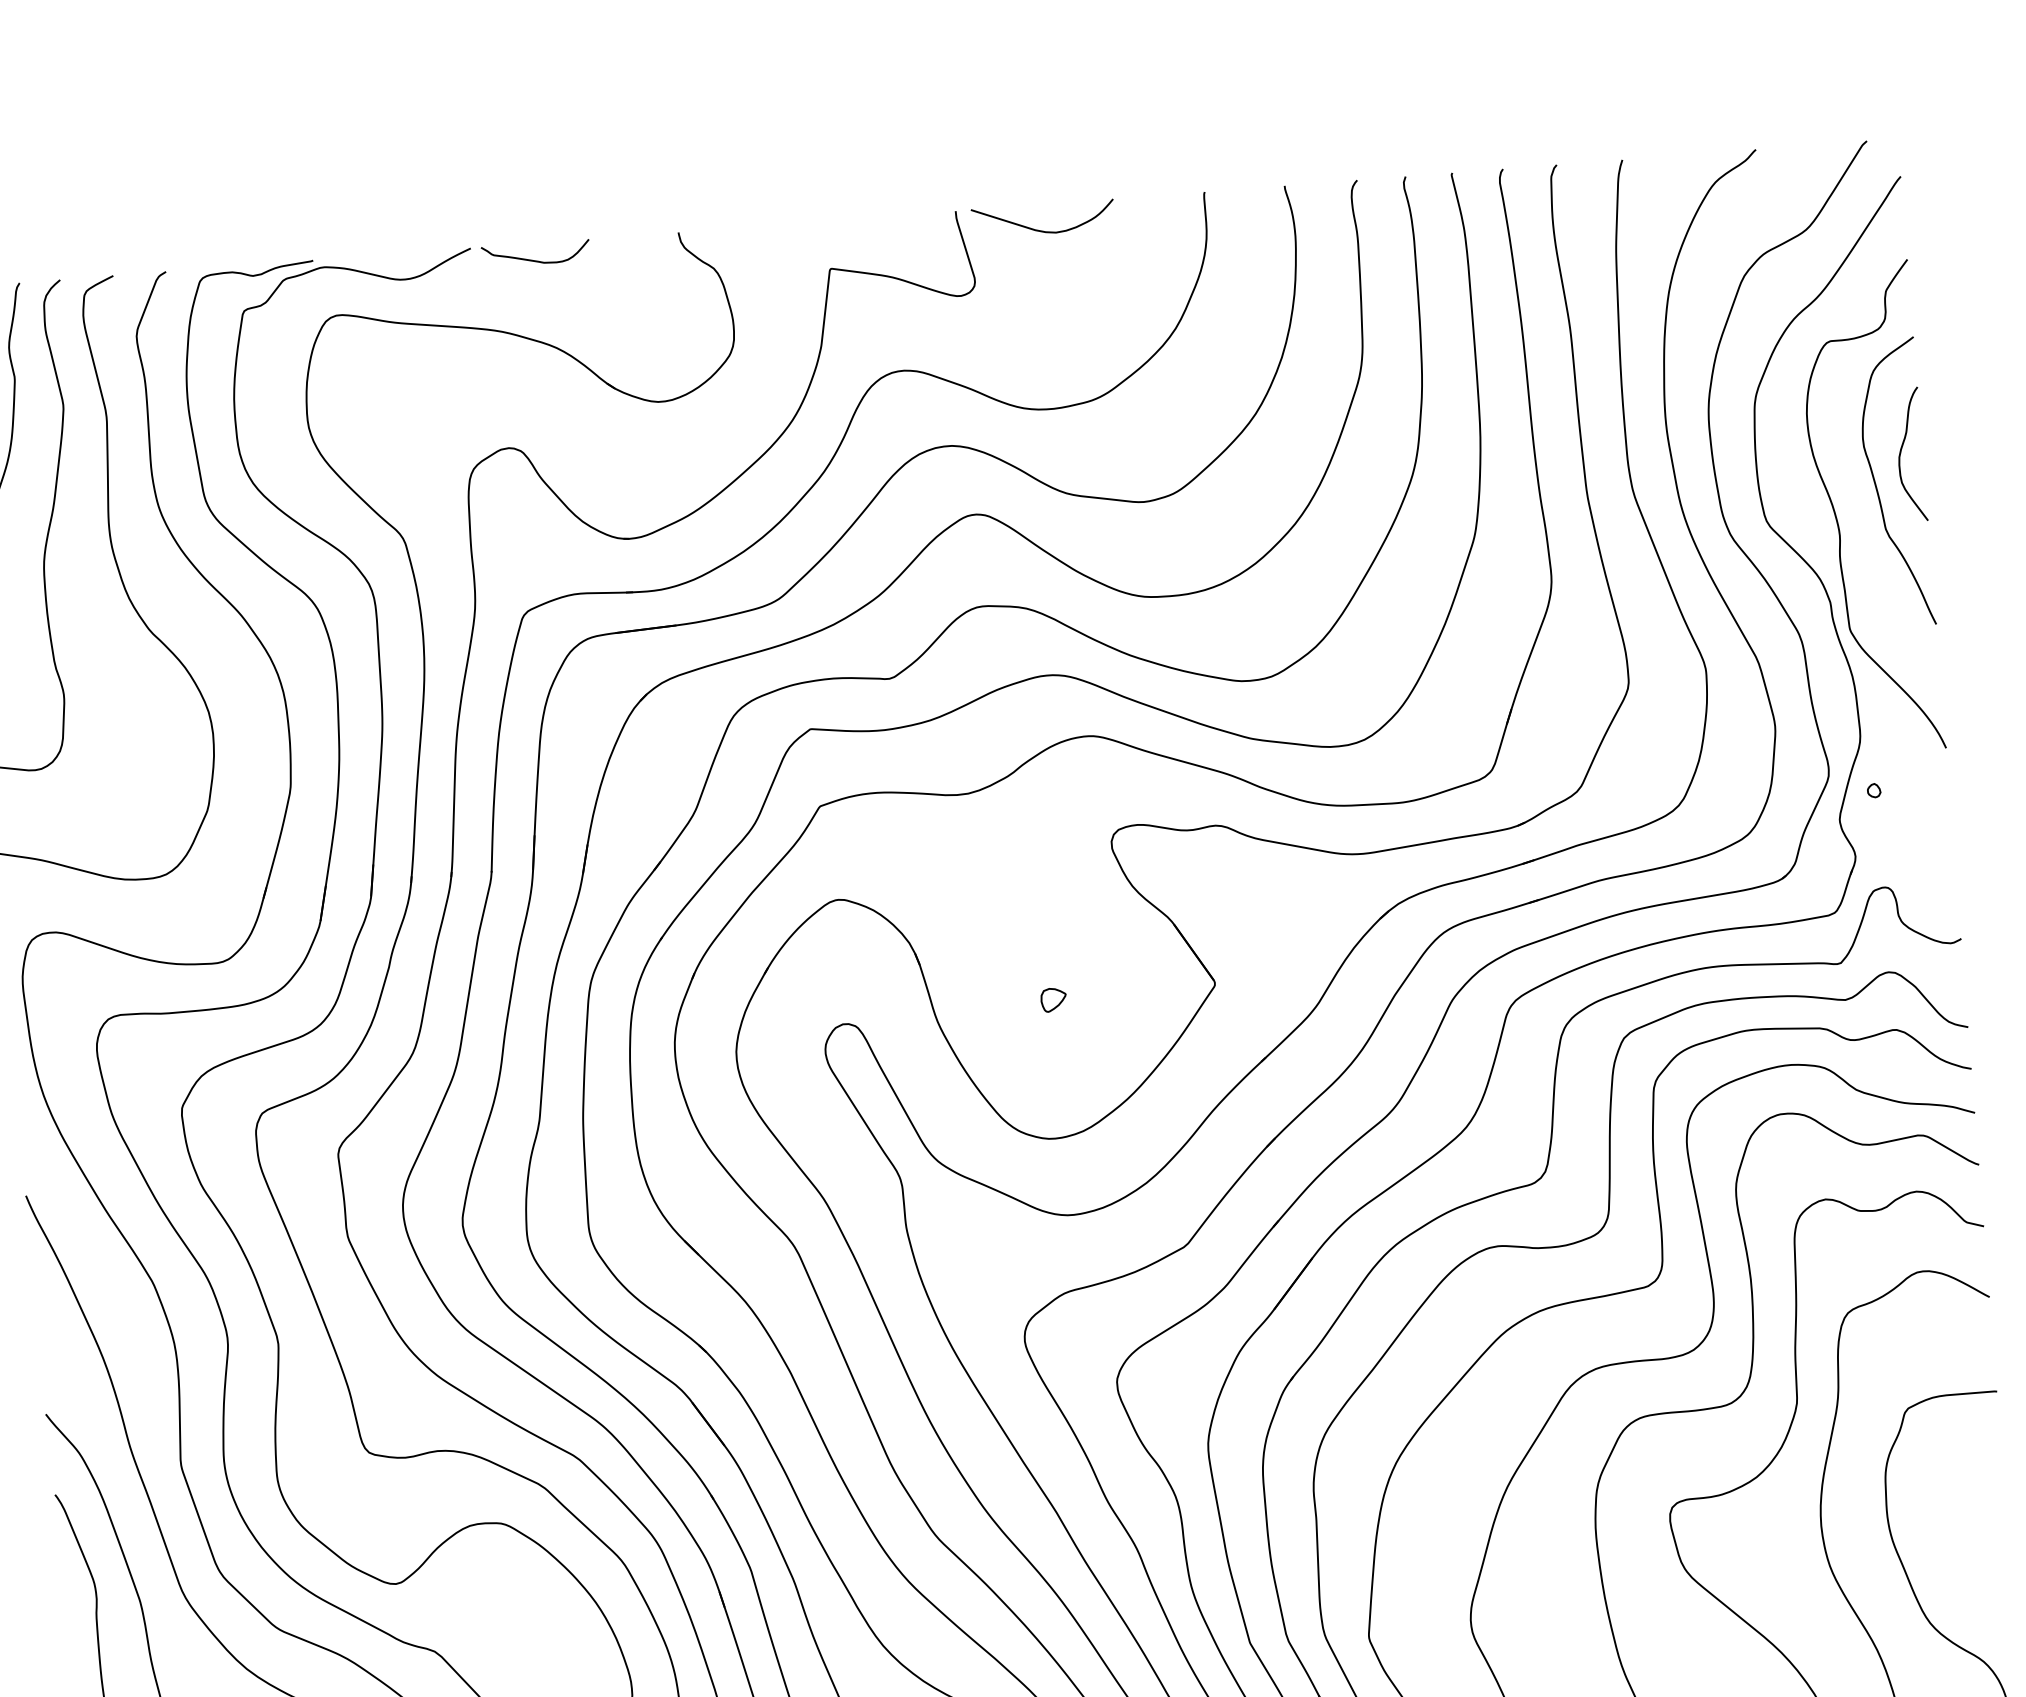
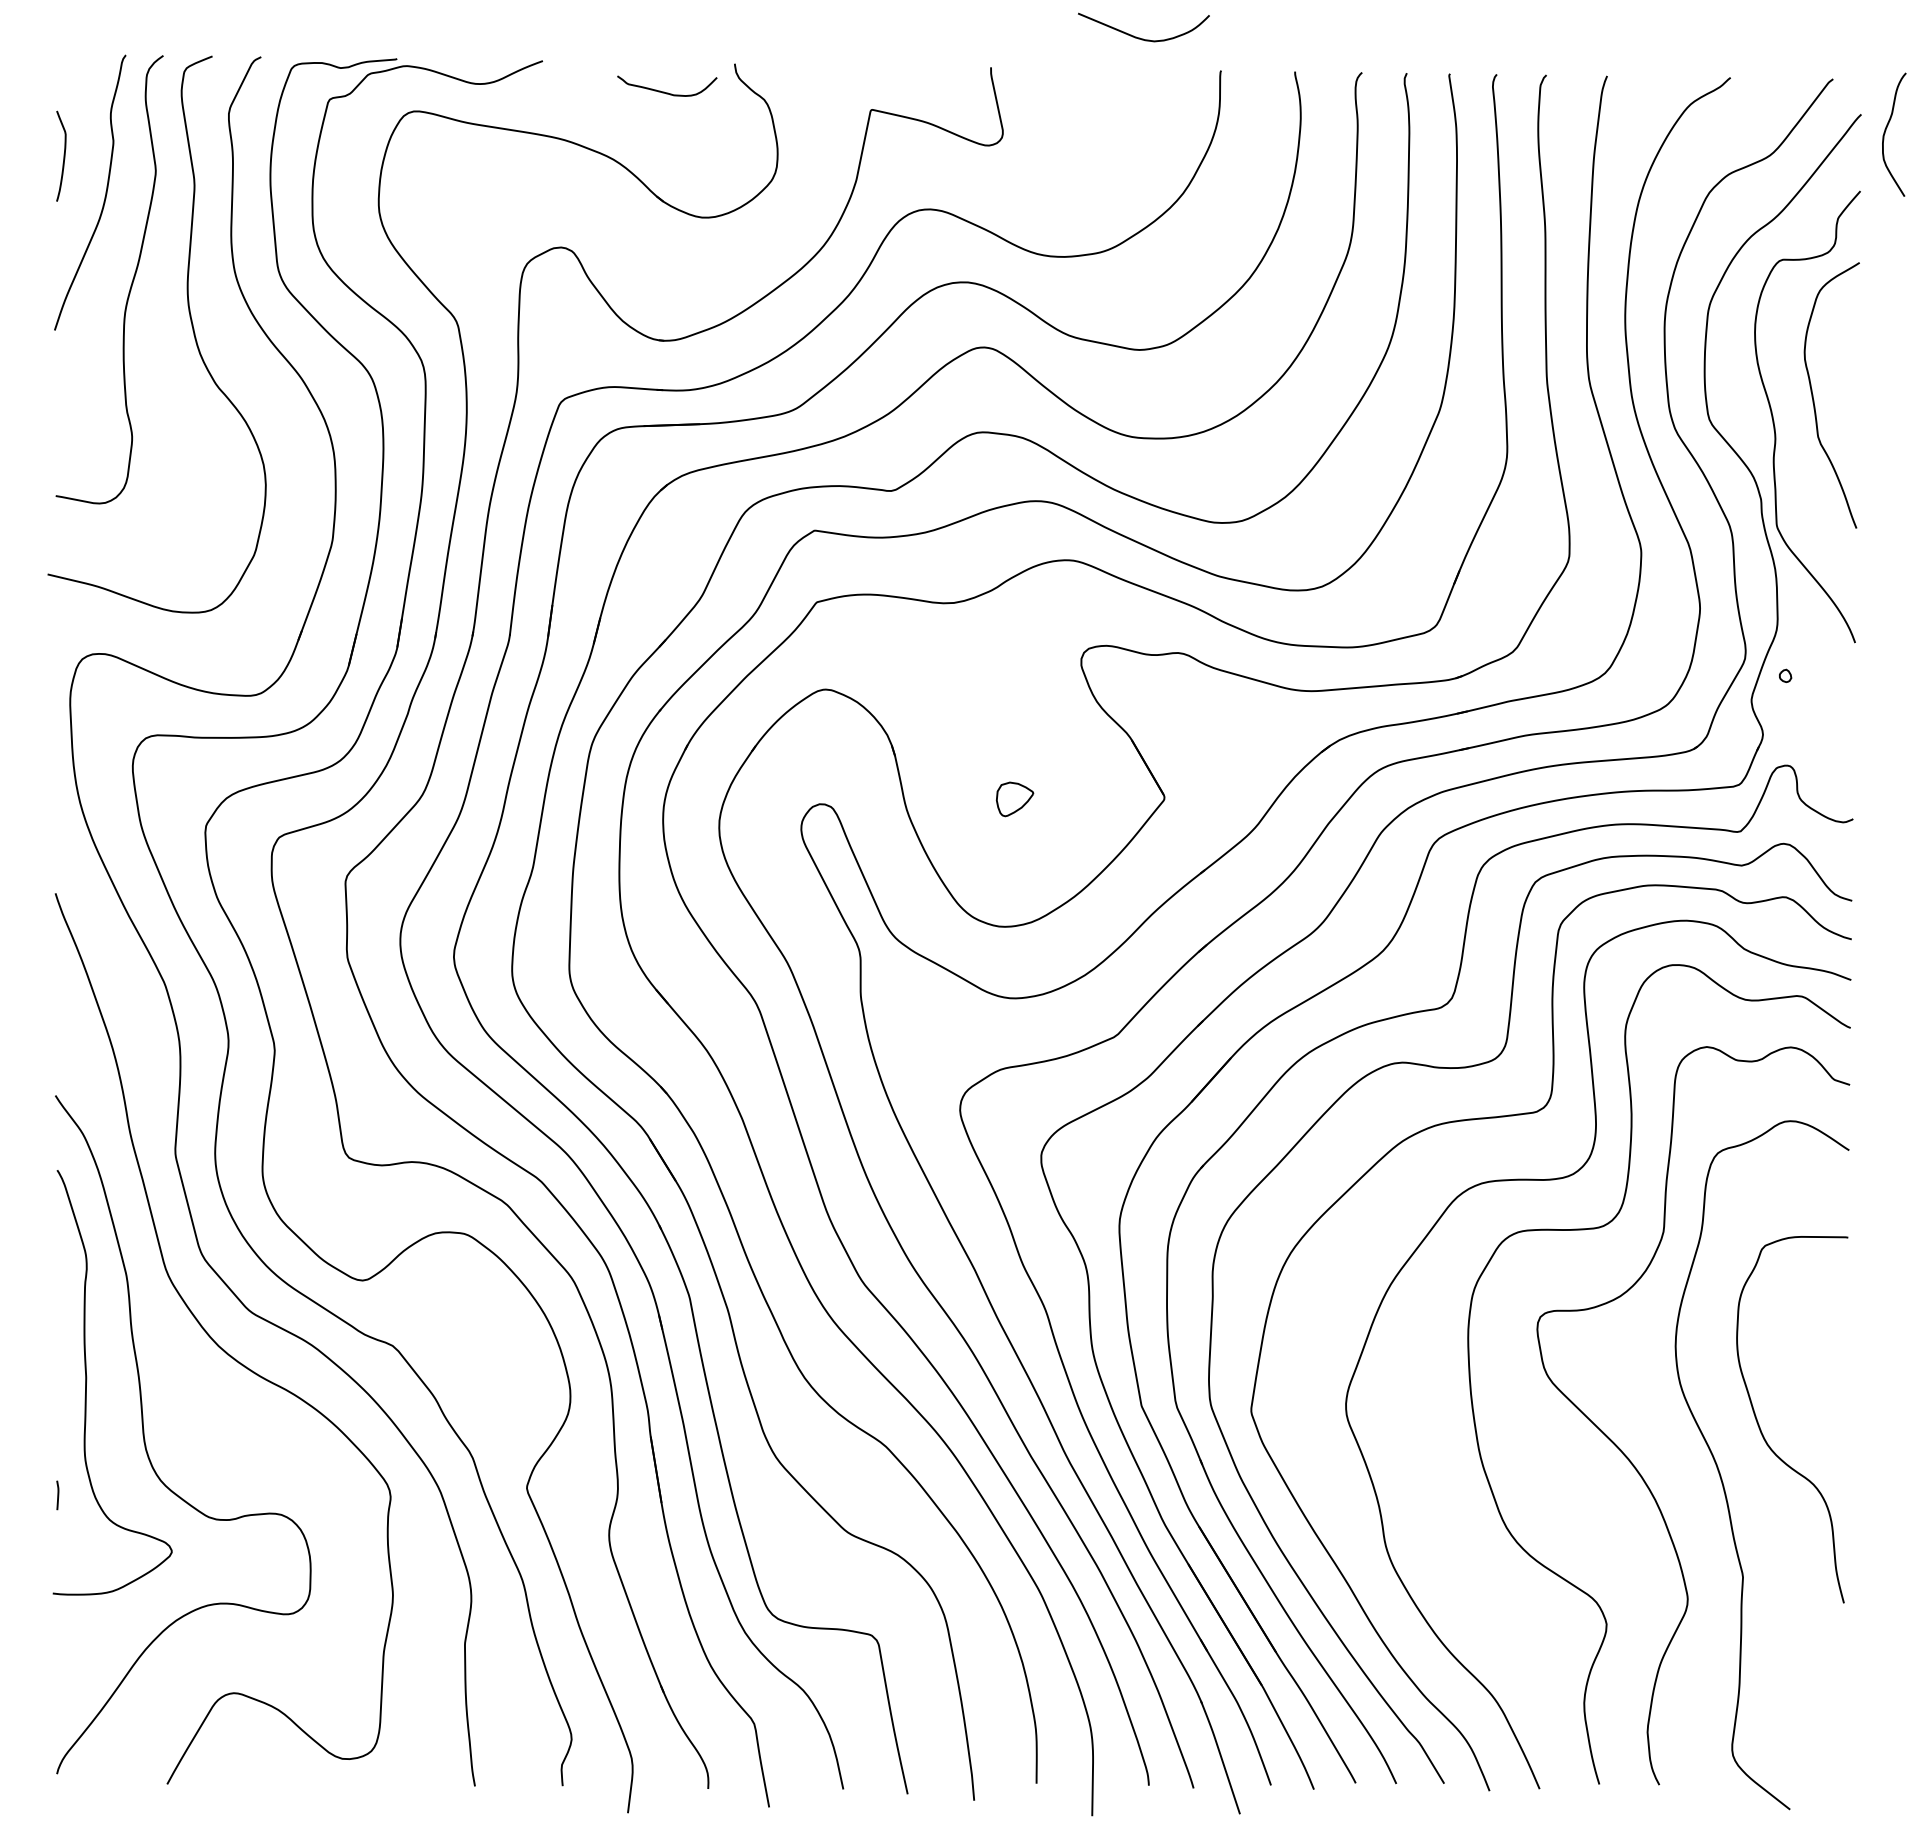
curve: (1039, 229) -> (1139, 37), moved
curve: (533, 259) -> (664, 91), moved
curve: (1901, 451) -> (1886, 130), moved
part: (1054, 999) -> (1015, 799), size x1.6

